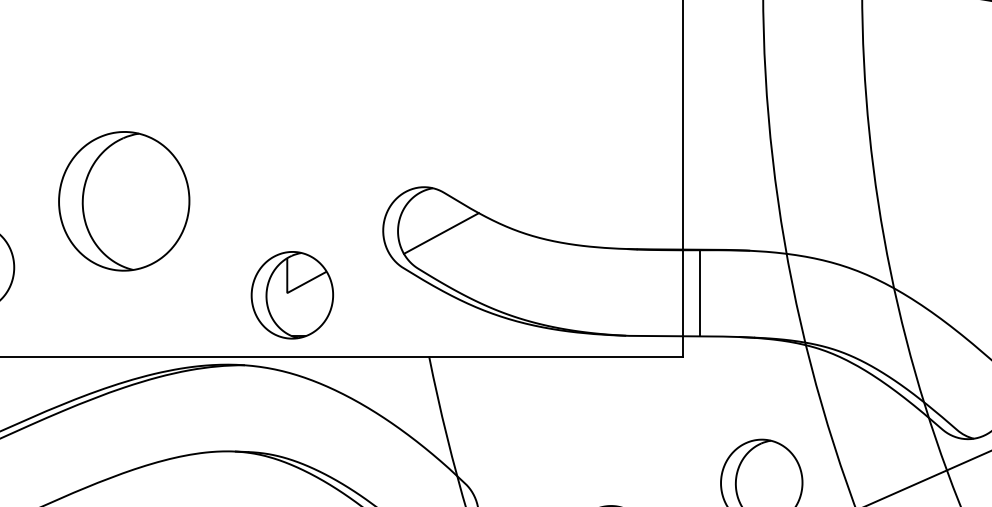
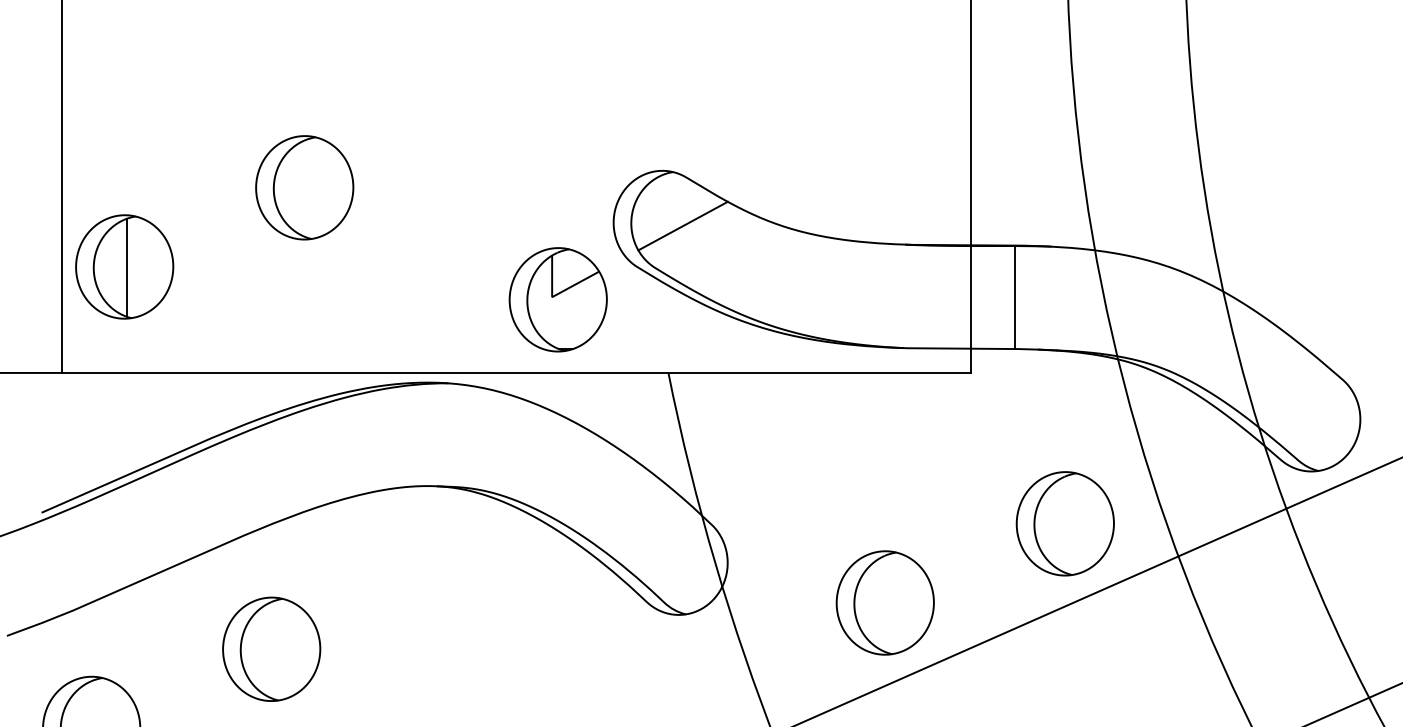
part: (124, 201) -> (304, 187), size x0.62
line: (699, 293) -> (1014, 297), moved
part: (291, 295) -> (557, 299), moved

